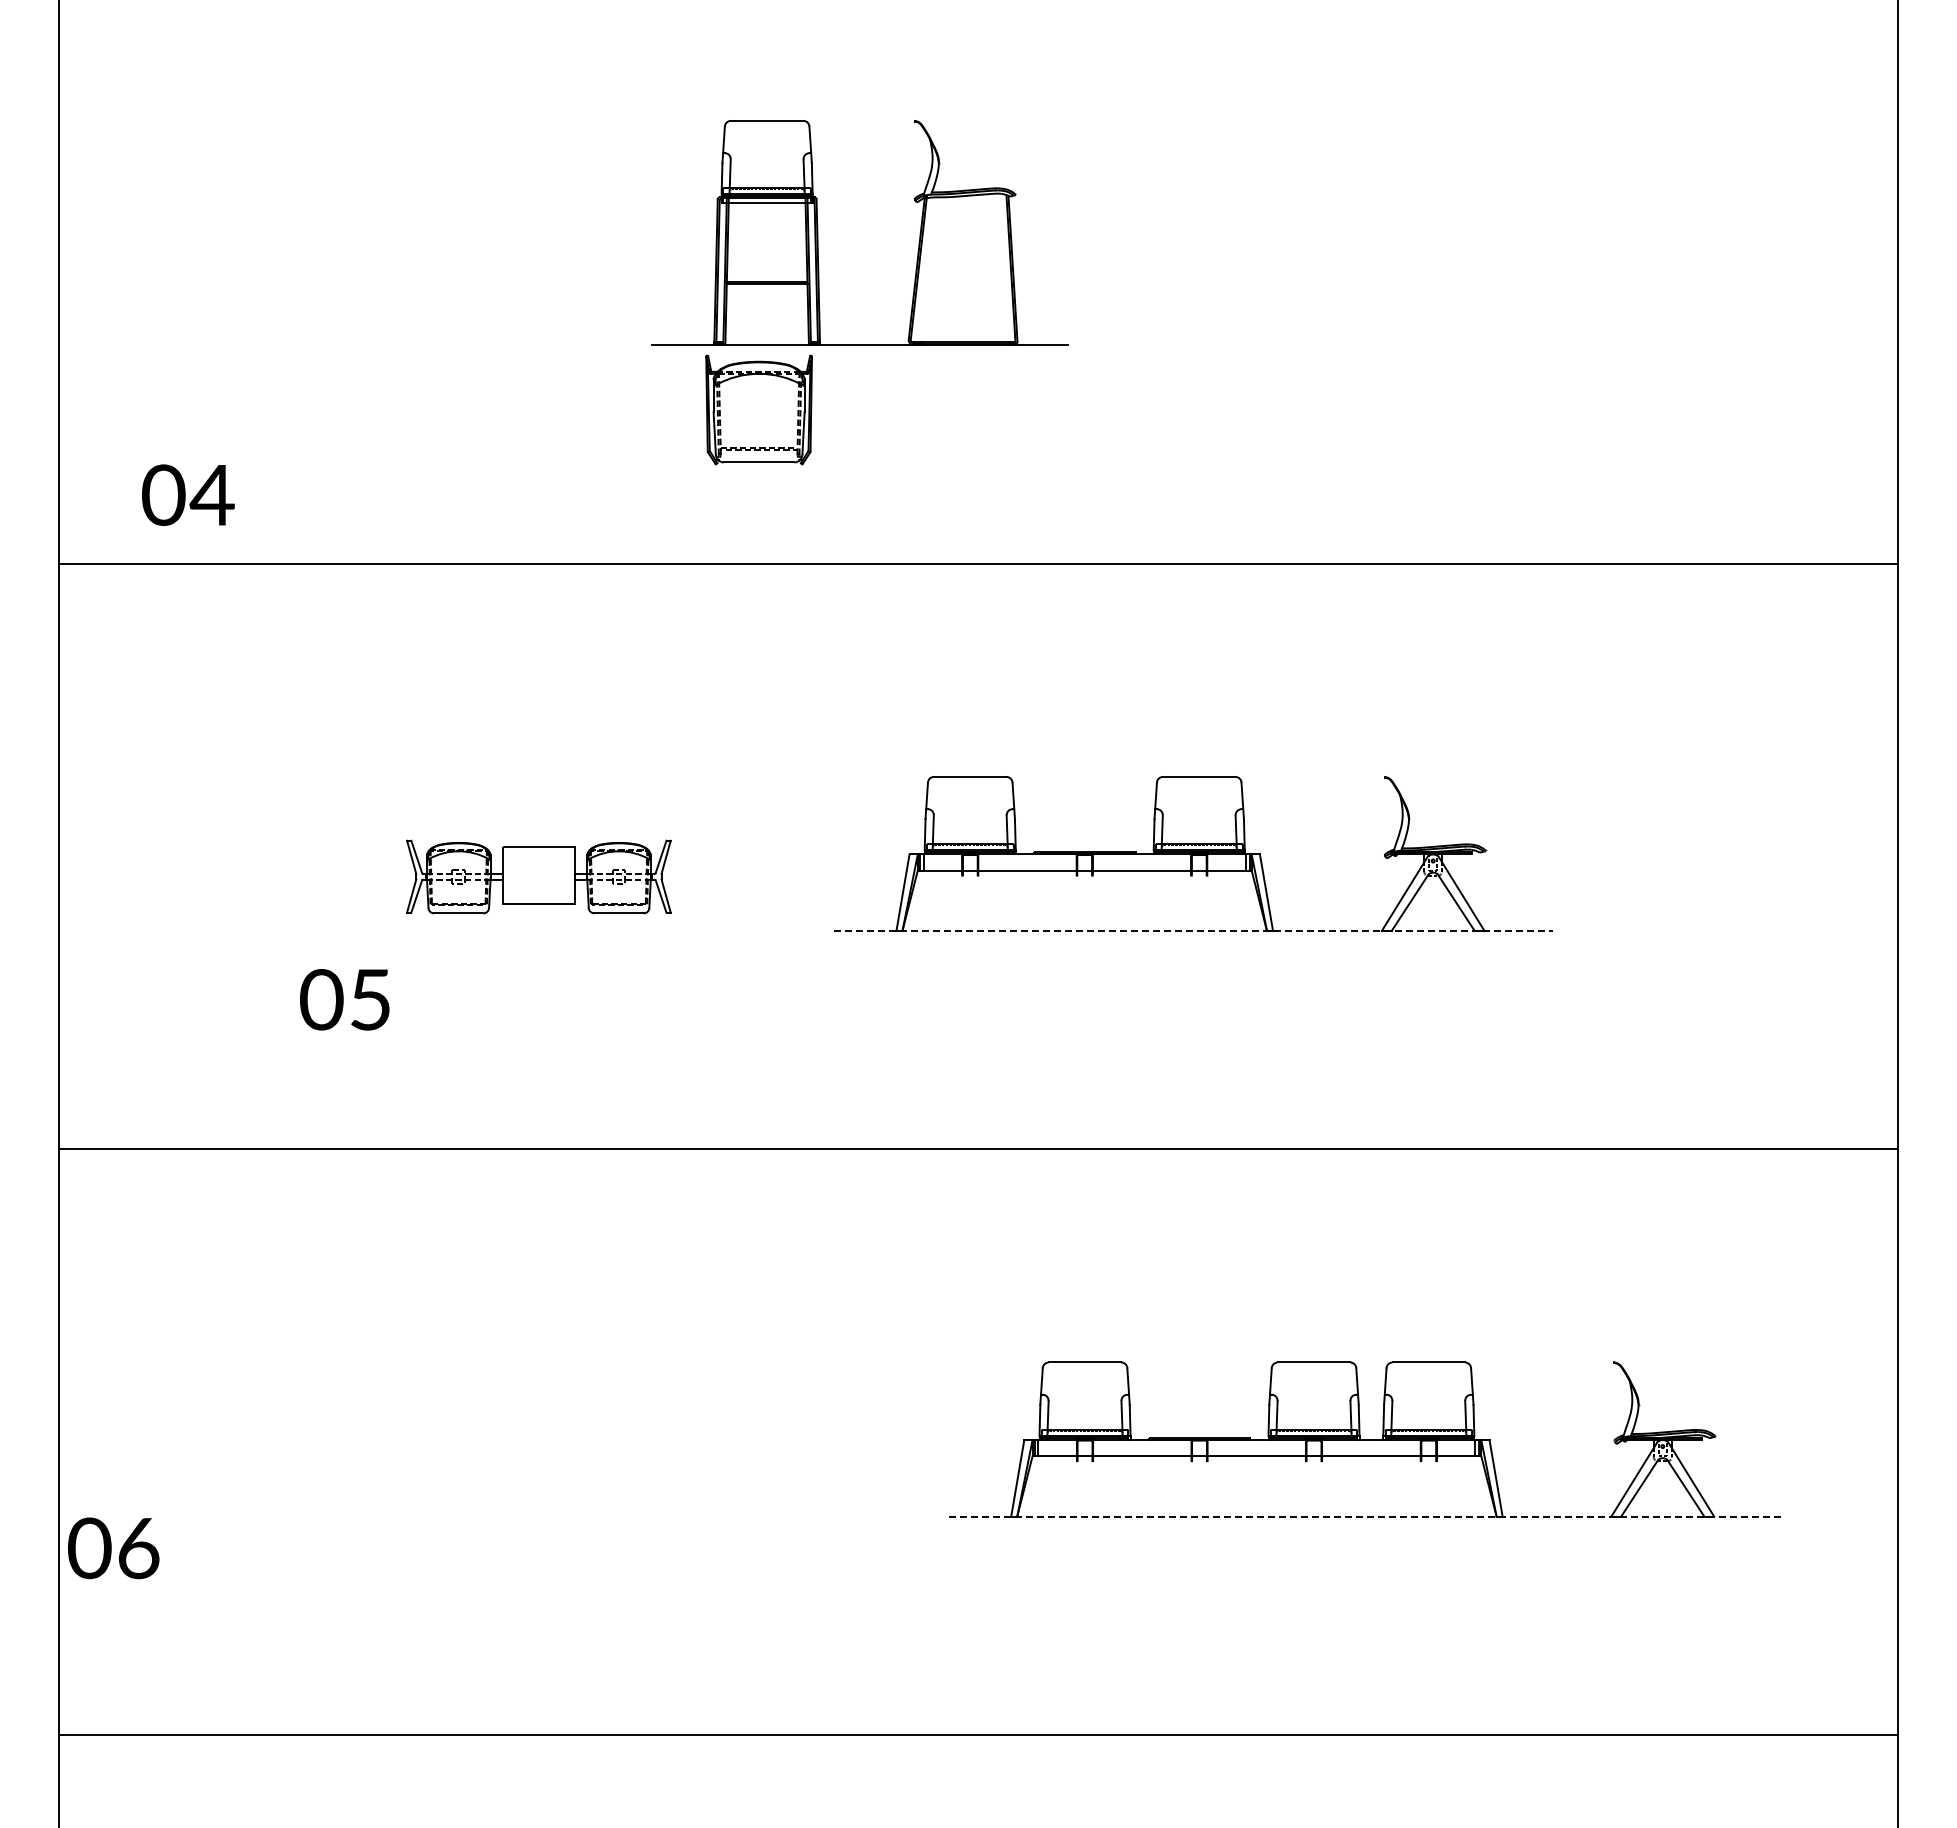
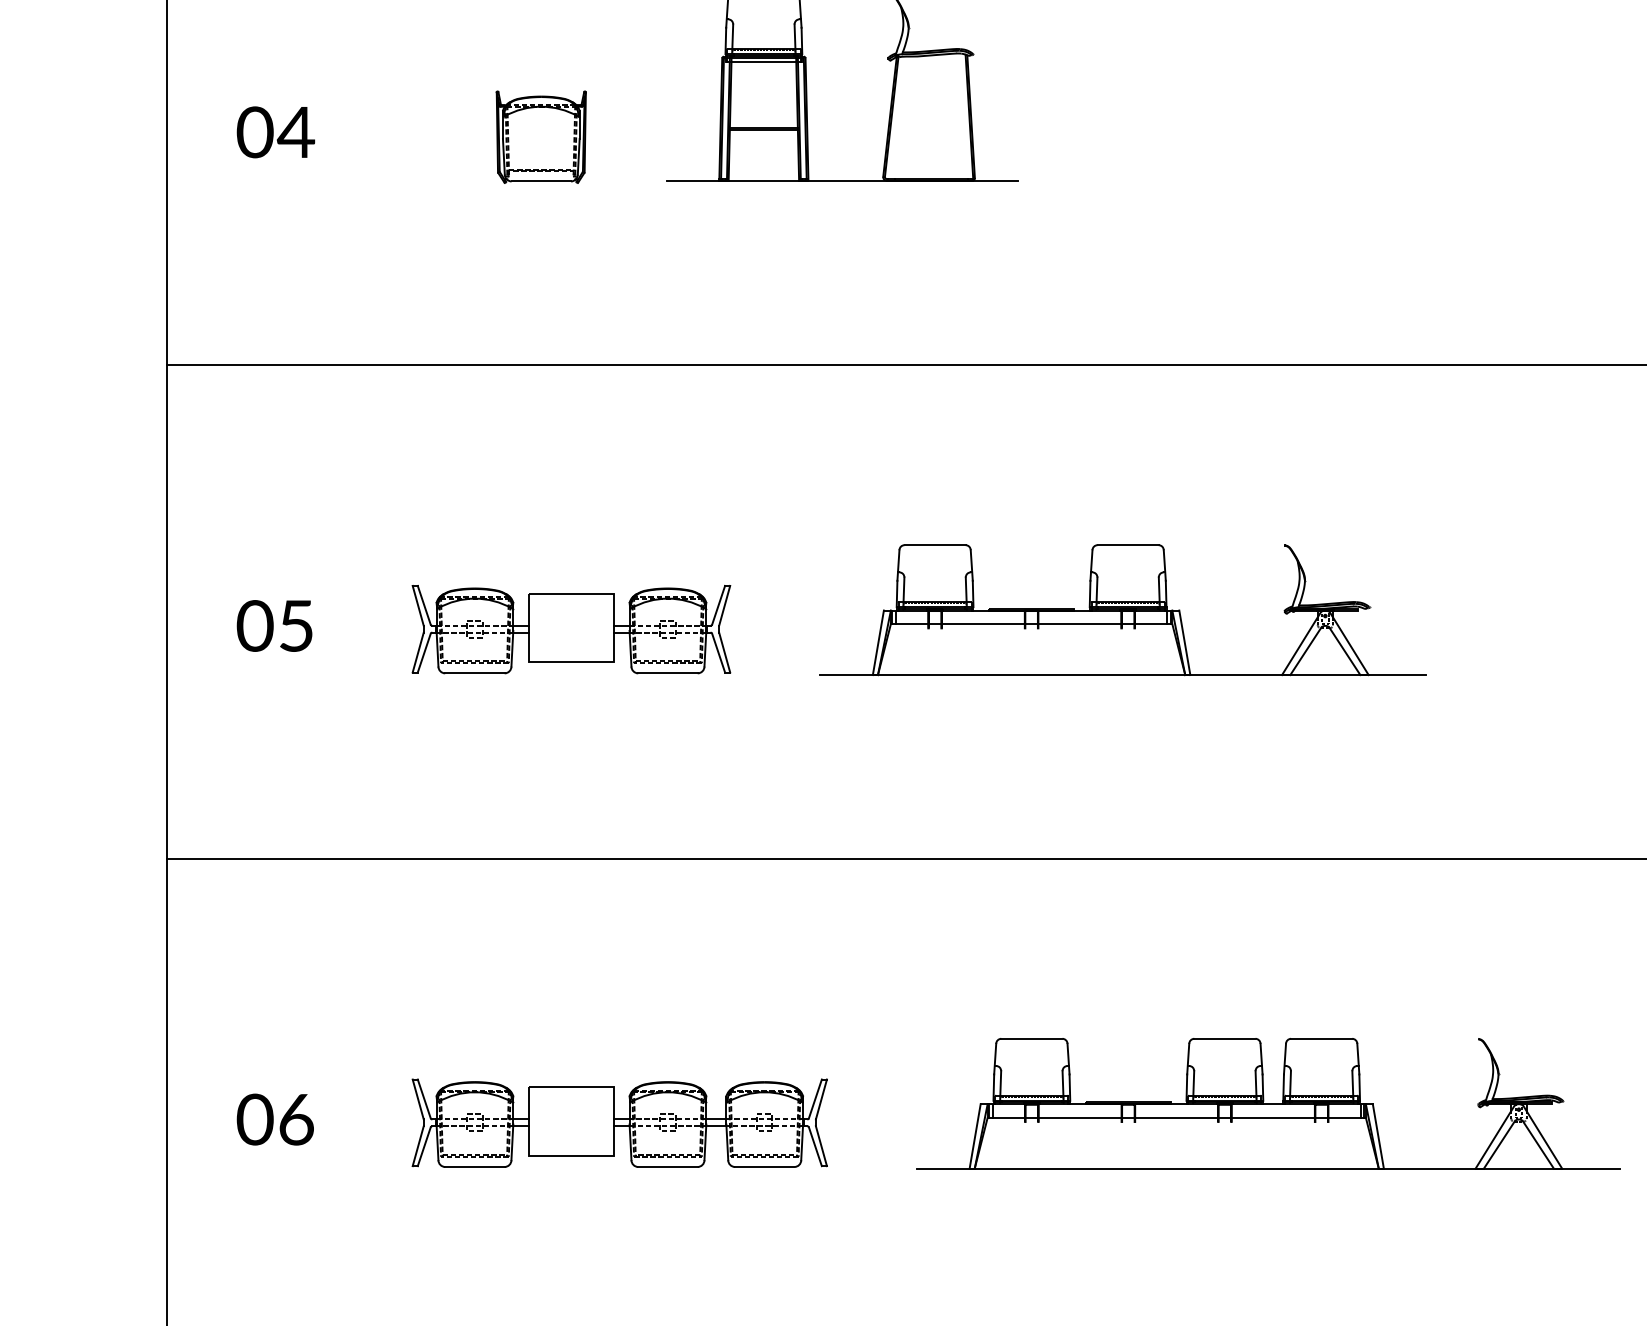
part: (758, 409) -> (540, 136), moved
text: (188, 494) -> (276, 131), moved
part: (538, 876) -> (571, 629), size x1.43
line: (1193, 930) -> (1123, 674), dashed -> solid
text: (344, 999) -> (274, 625), moved
part: (595, 1462) -> (619, 1123), added
line: (1365, 1516) -> (1268, 1168), dashed -> solid
text: (113, 1548) -> (275, 1119), moved

